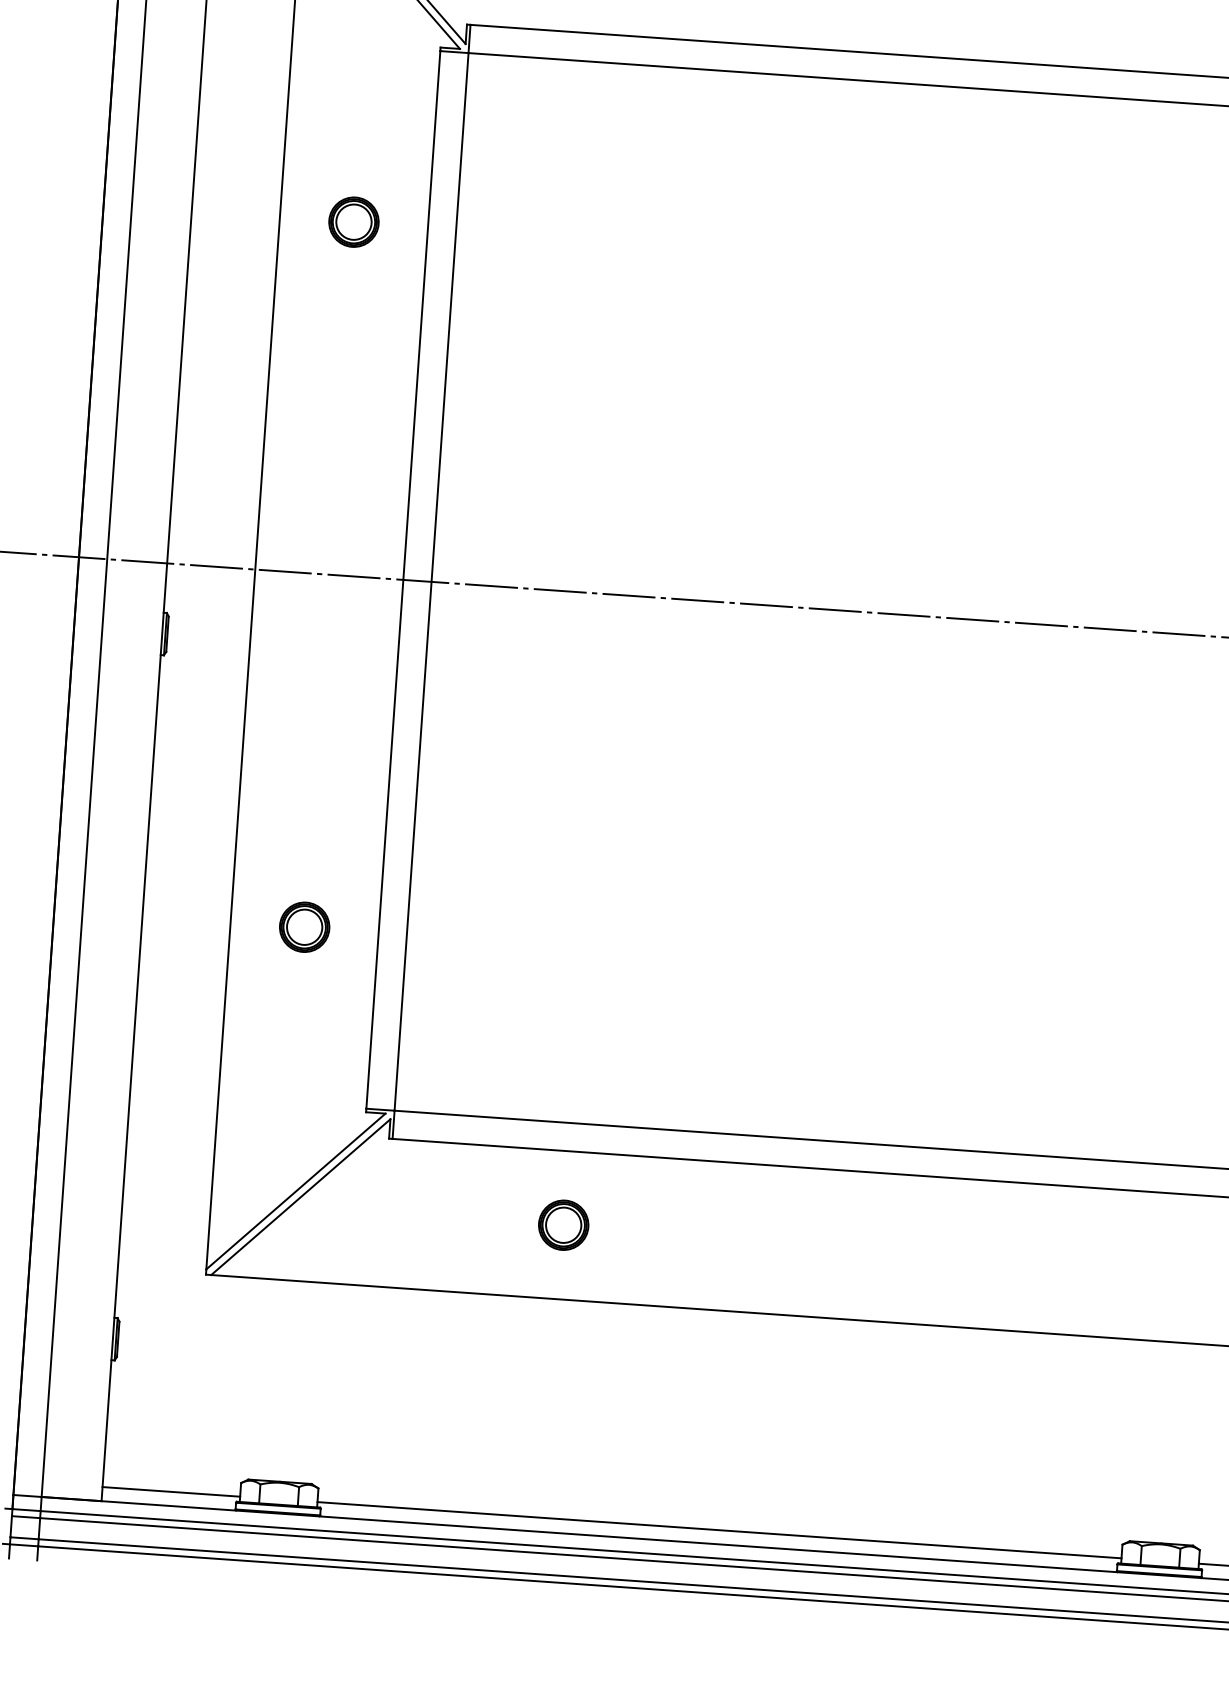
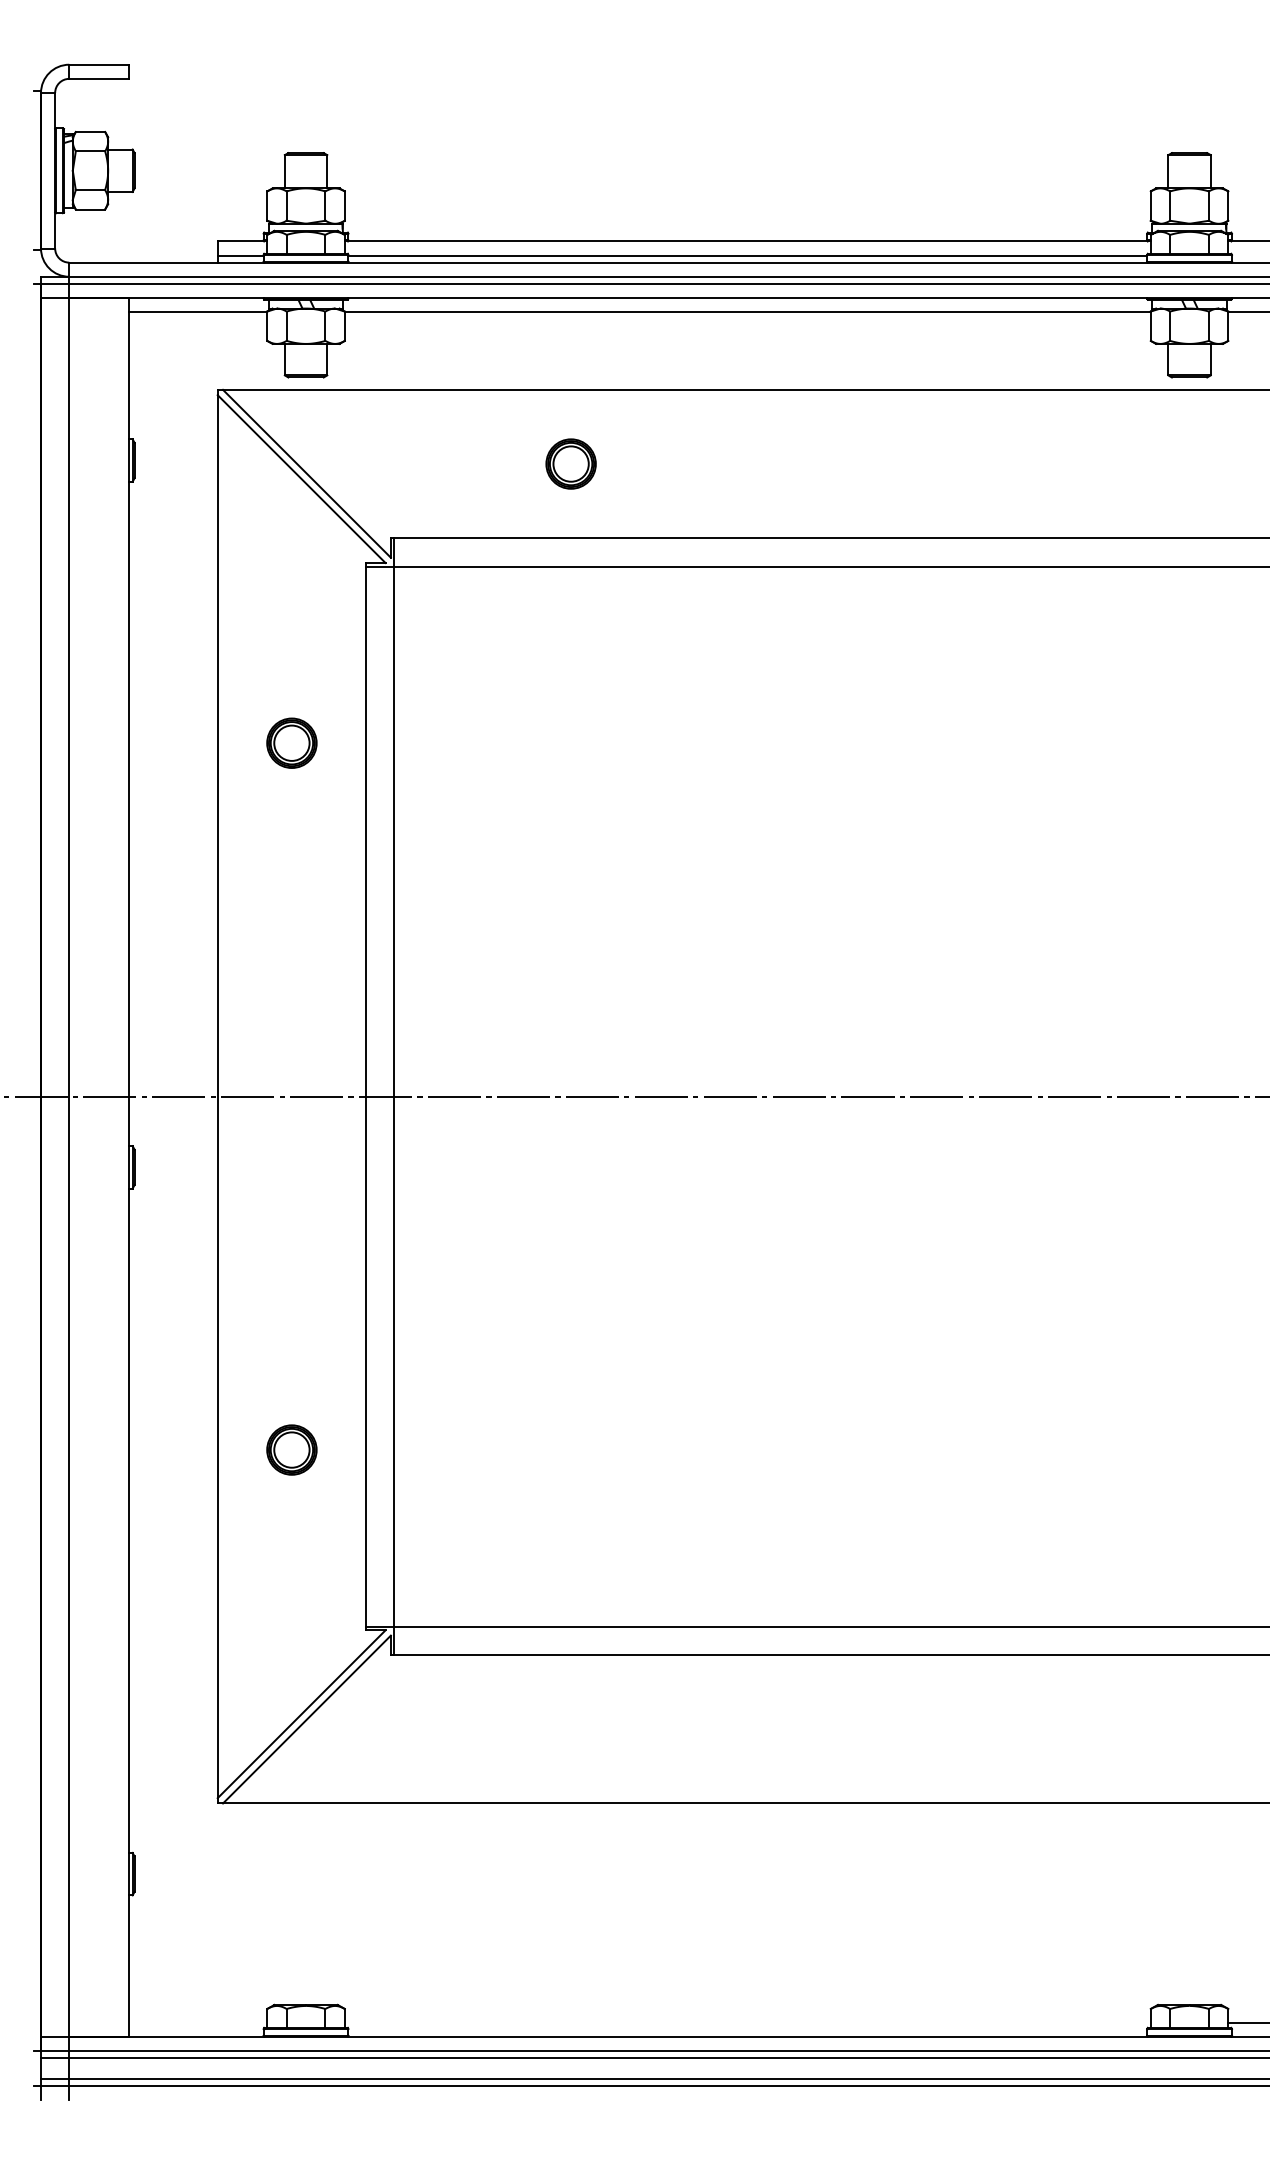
part: (563, 1224) -> (570, 1728), removed
line: (171, 1491) -> (198, 2022), removed
line: (719, 1530) -> (747, 2022), removed

